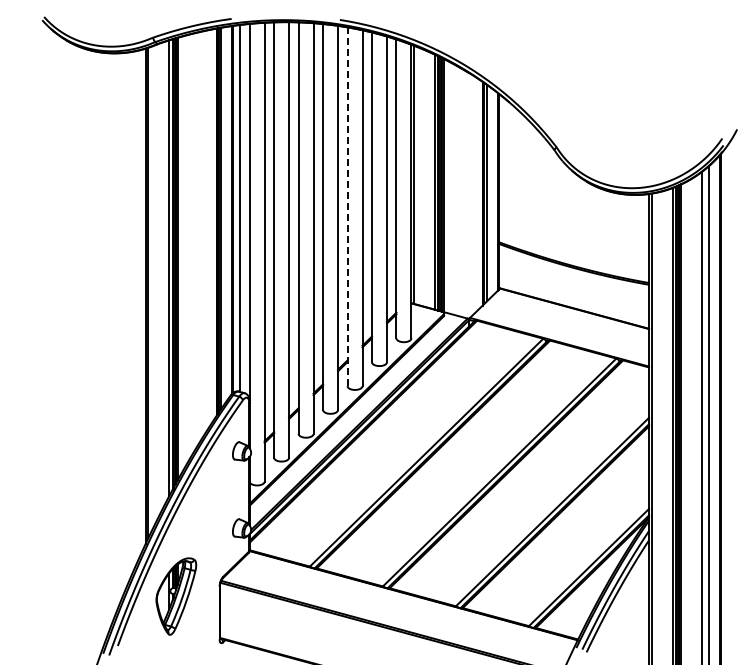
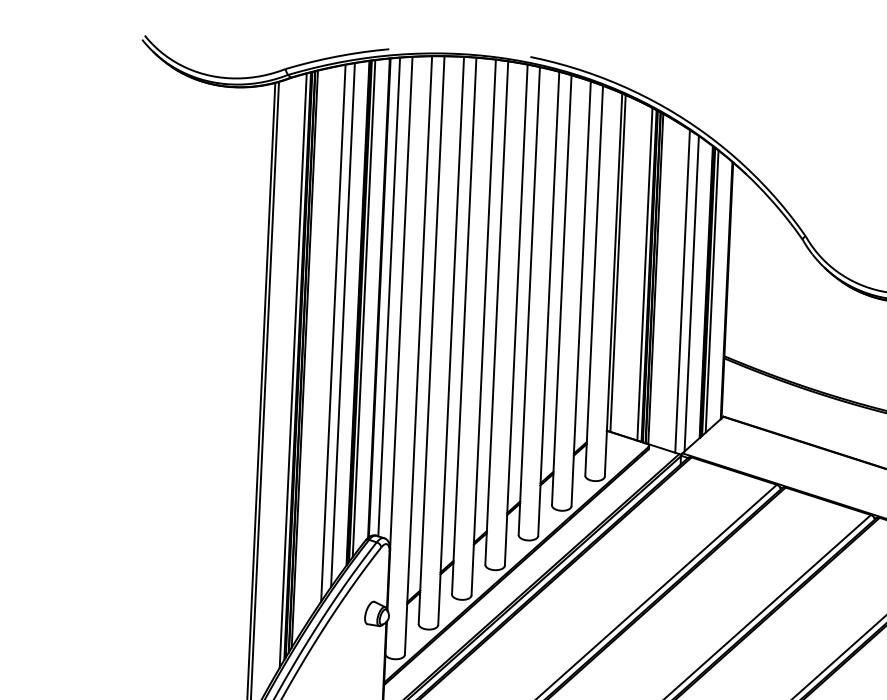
line: (464, 193) -> (682, 290), added
line: (471, 195) -> (691, 293), added
line: (347, 207) -> (529, 302), dashed -> solid
line: (205, 231) -> (342, 324), added
line: (198, 237) -> (333, 332), added

